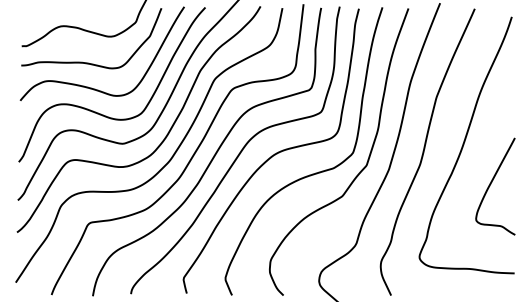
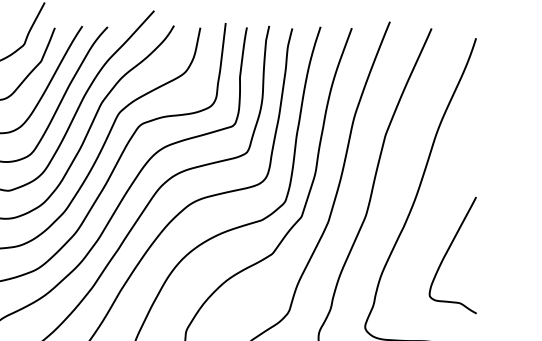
curve: (491, 184) -> (448, 252), moved

